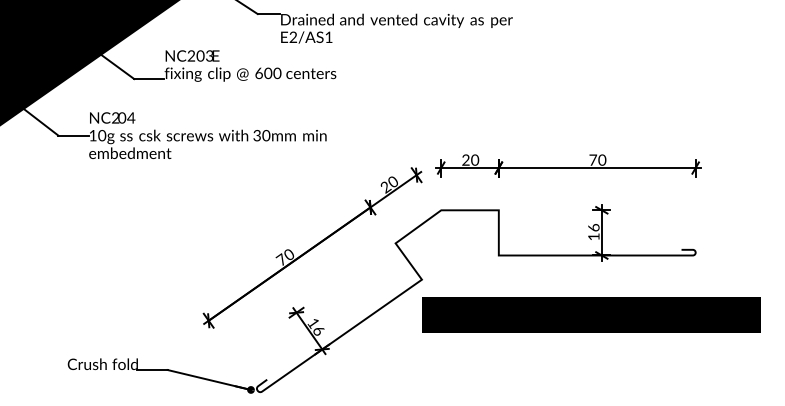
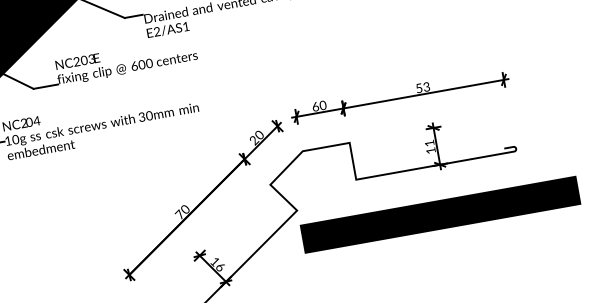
text: (465, 159) -> (315, 106), 20 -> 60
text: (597, 159) -> (422, 87), 70 -> 53
text: (593, 227) -> (429, 143), 16 -> 11

